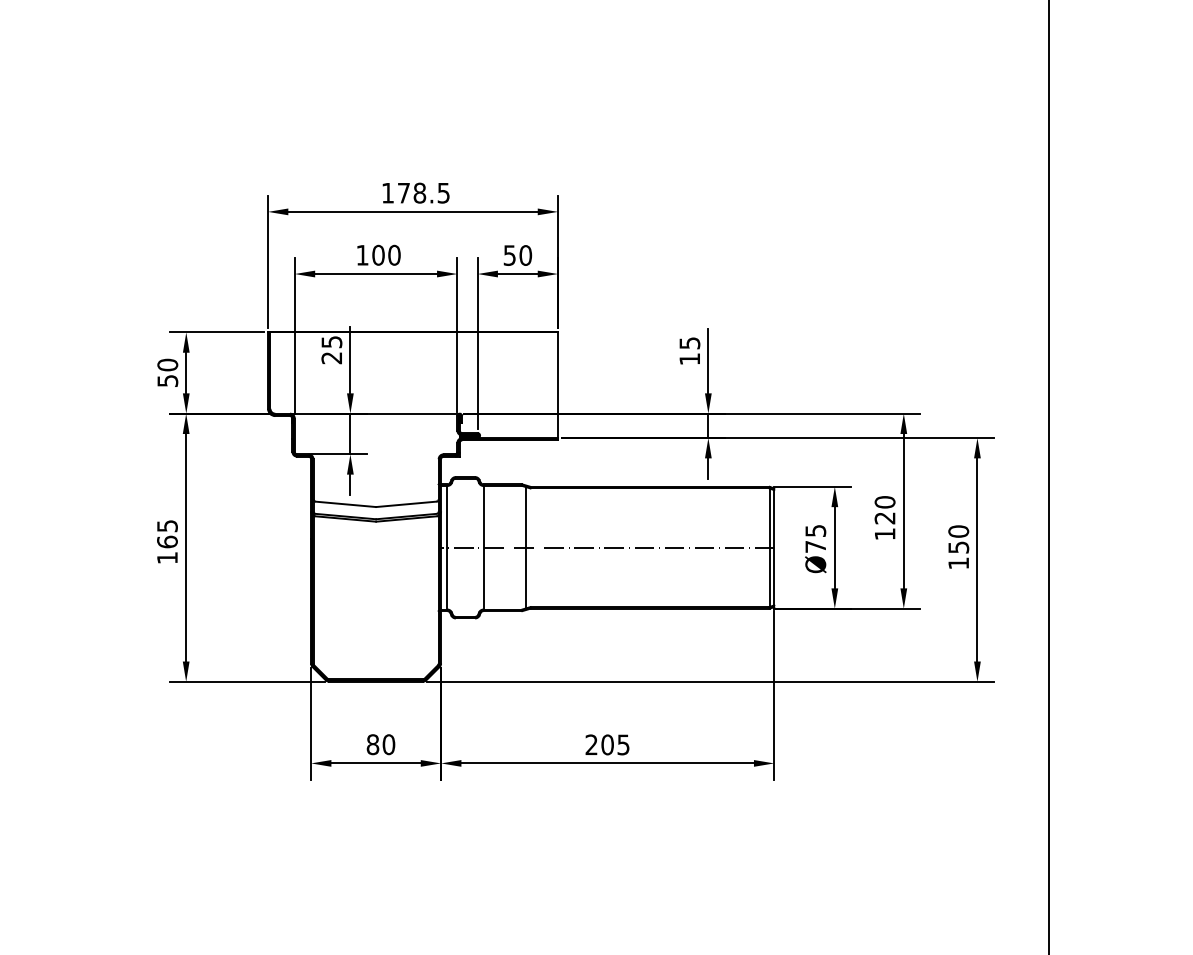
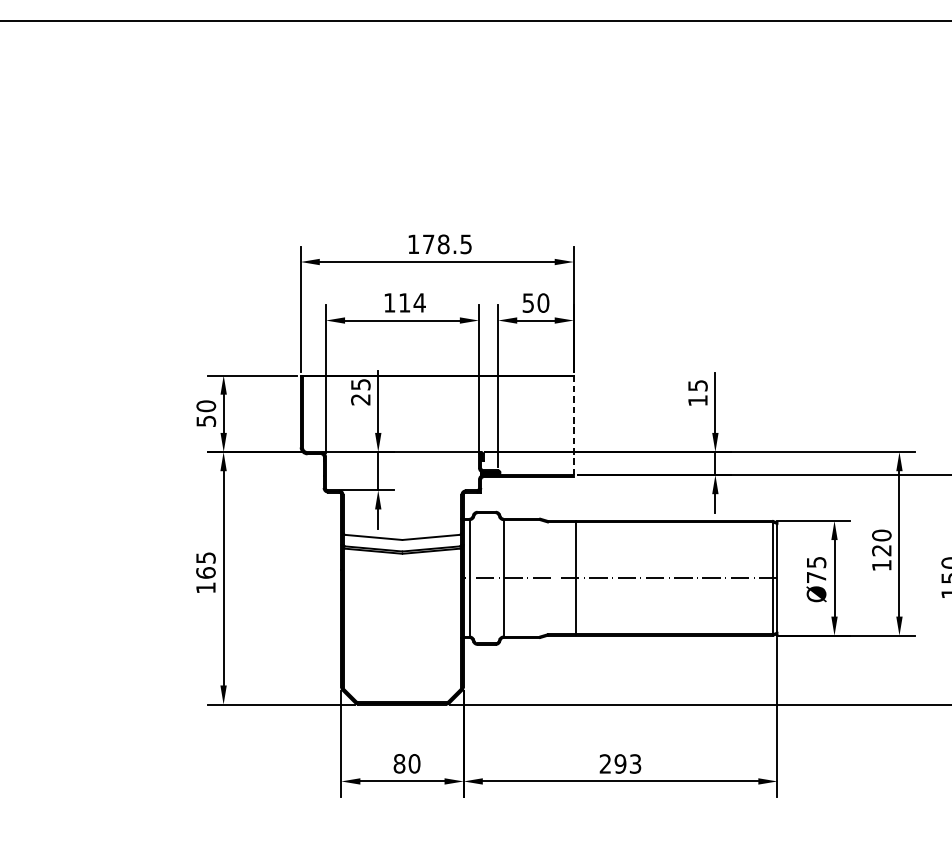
text: (386, 254) -> (412, 302), 100 -> 114
line: (558, 386) -> (574, 426), solid -> dashed
line: (526, 547) -> (576, 578), moved
text: (615, 744) -> (627, 763), 205 -> 293

